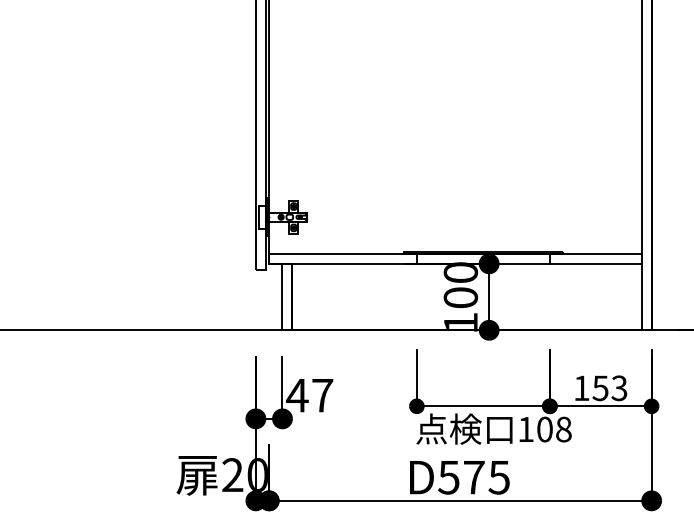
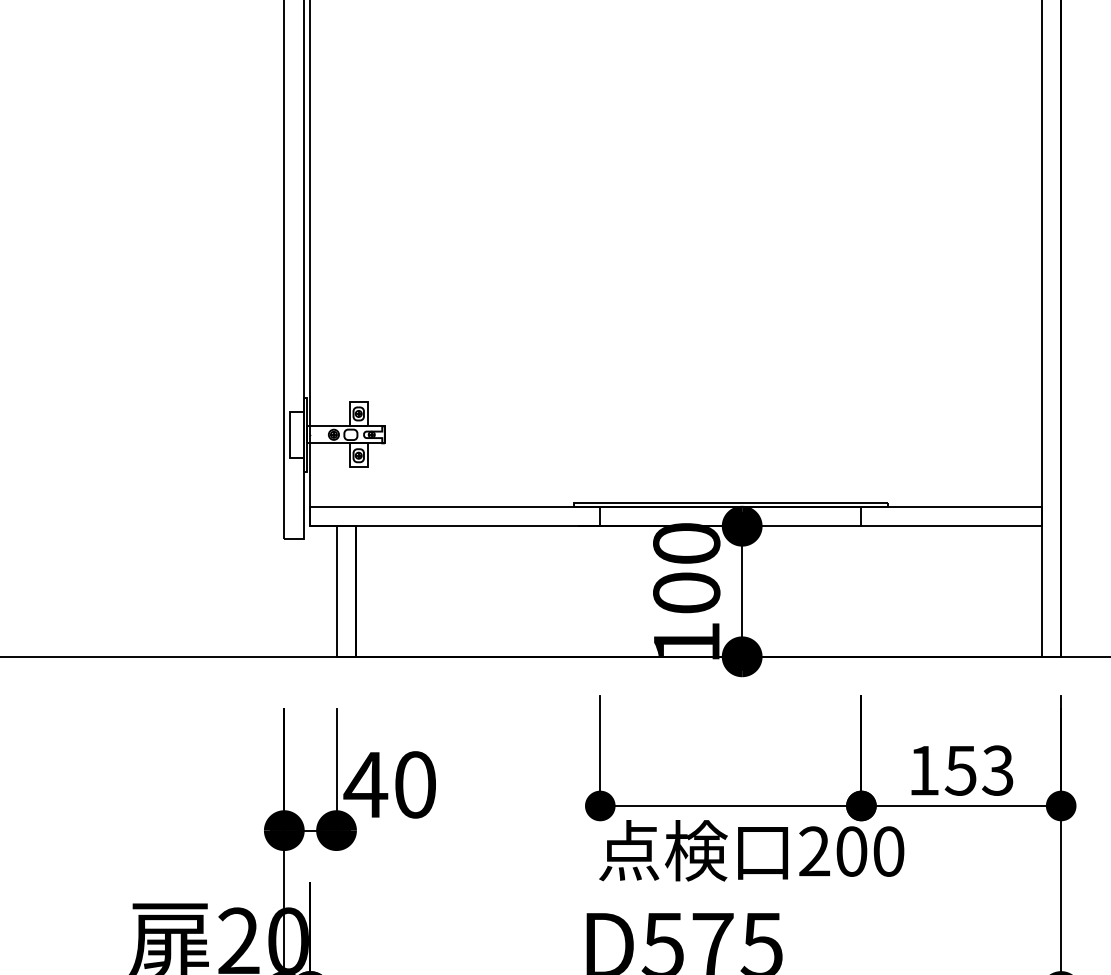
text: (322, 395) -> (415, 784), 47 -> 40
text: (544, 429) -> (850, 851), 108 -> 200

